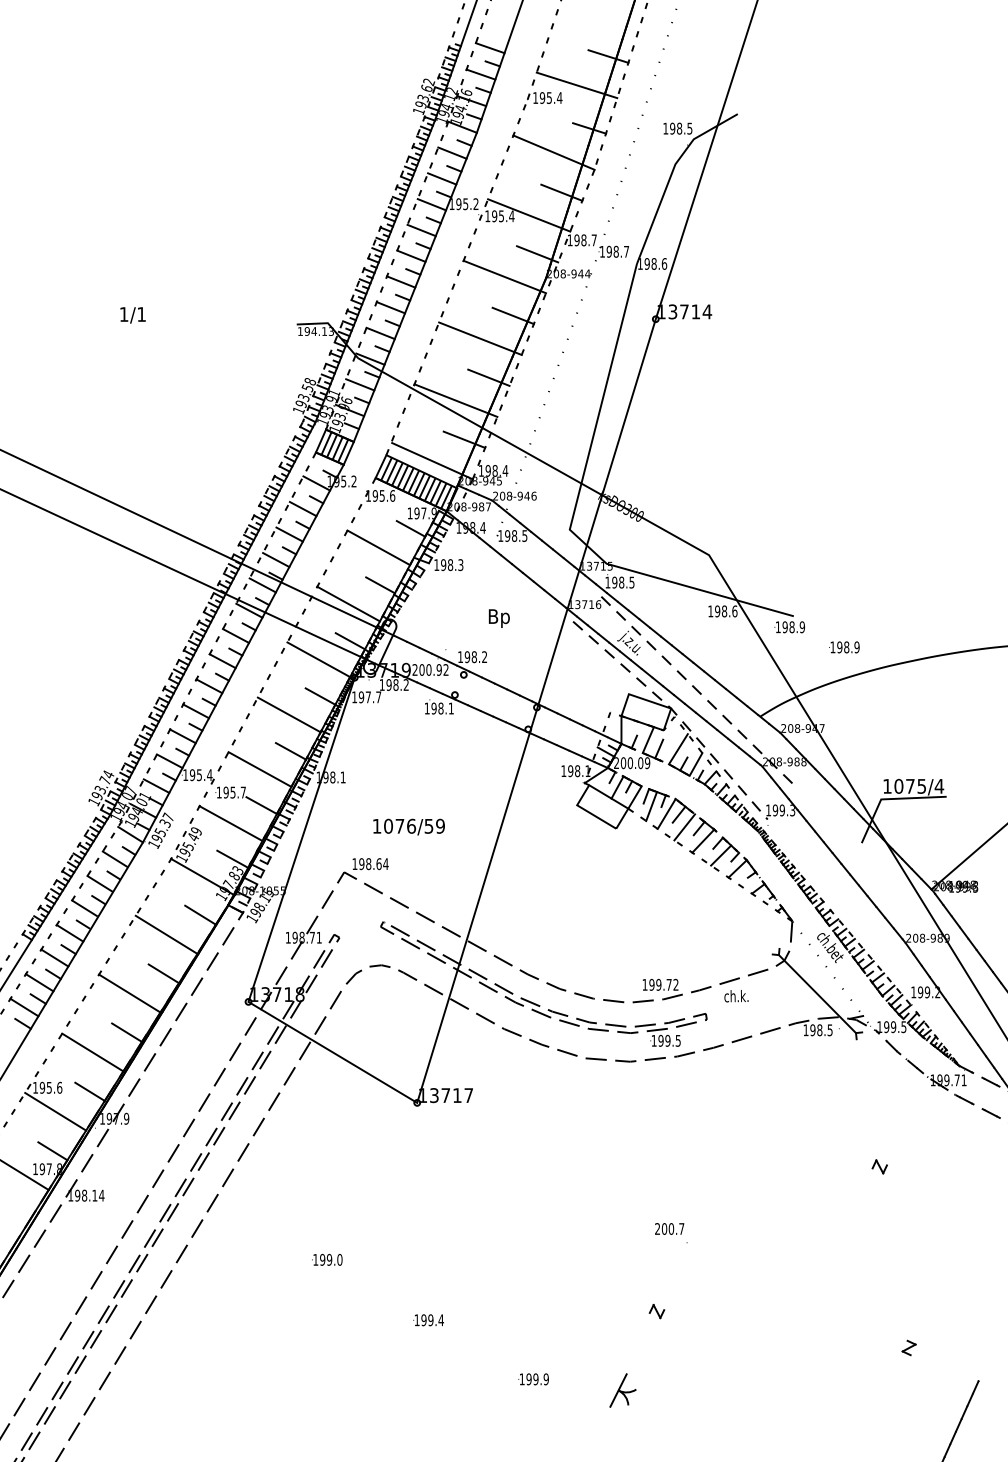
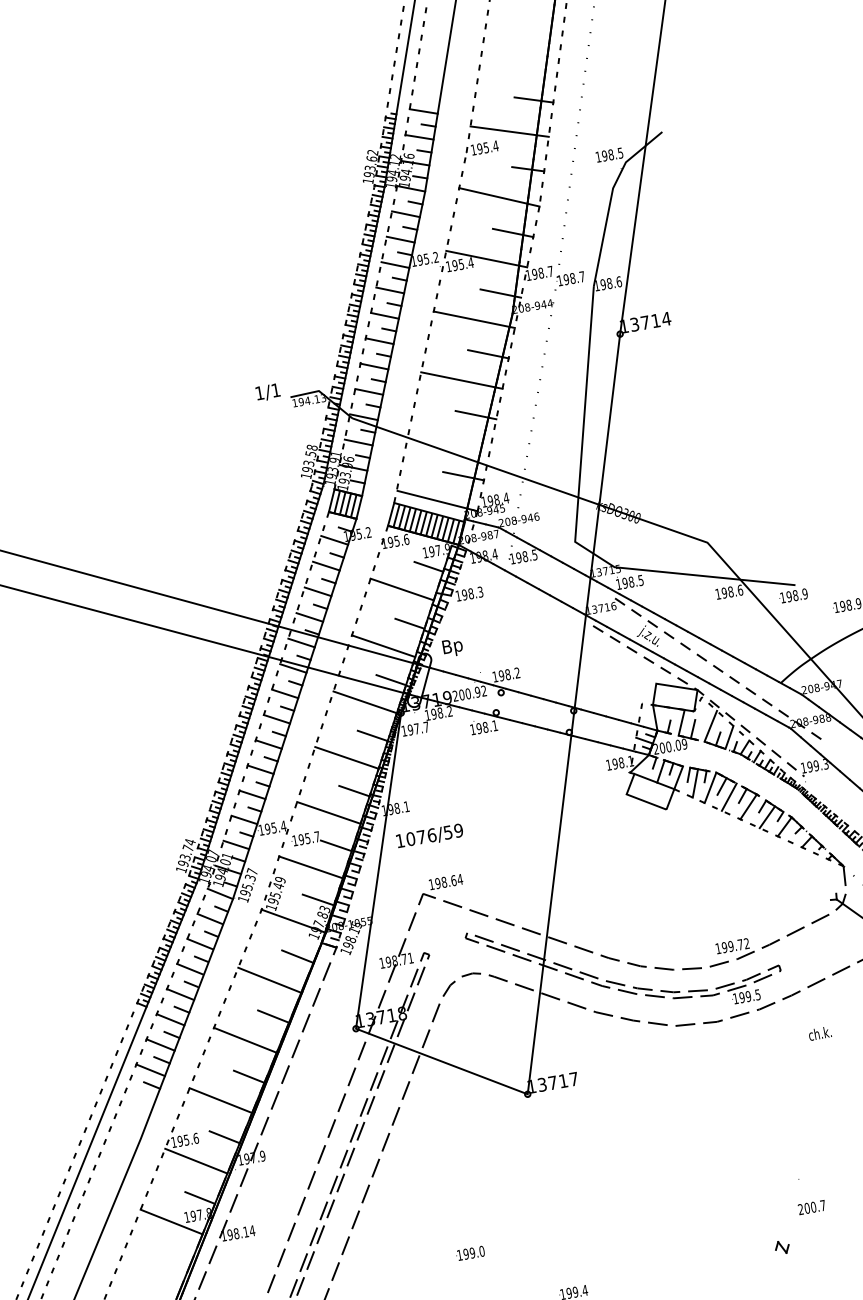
text: (132, 315) -> (267, 392), moved
line: (455, 400) -> (448, 441), removed
text: (498, 618) -> (452, 647), moved
text: (408, 826) -> (429, 836), moved
text: (736, 996) -> (820, 1033), moved
text: (669, 1228) -> (811, 1207), moved

